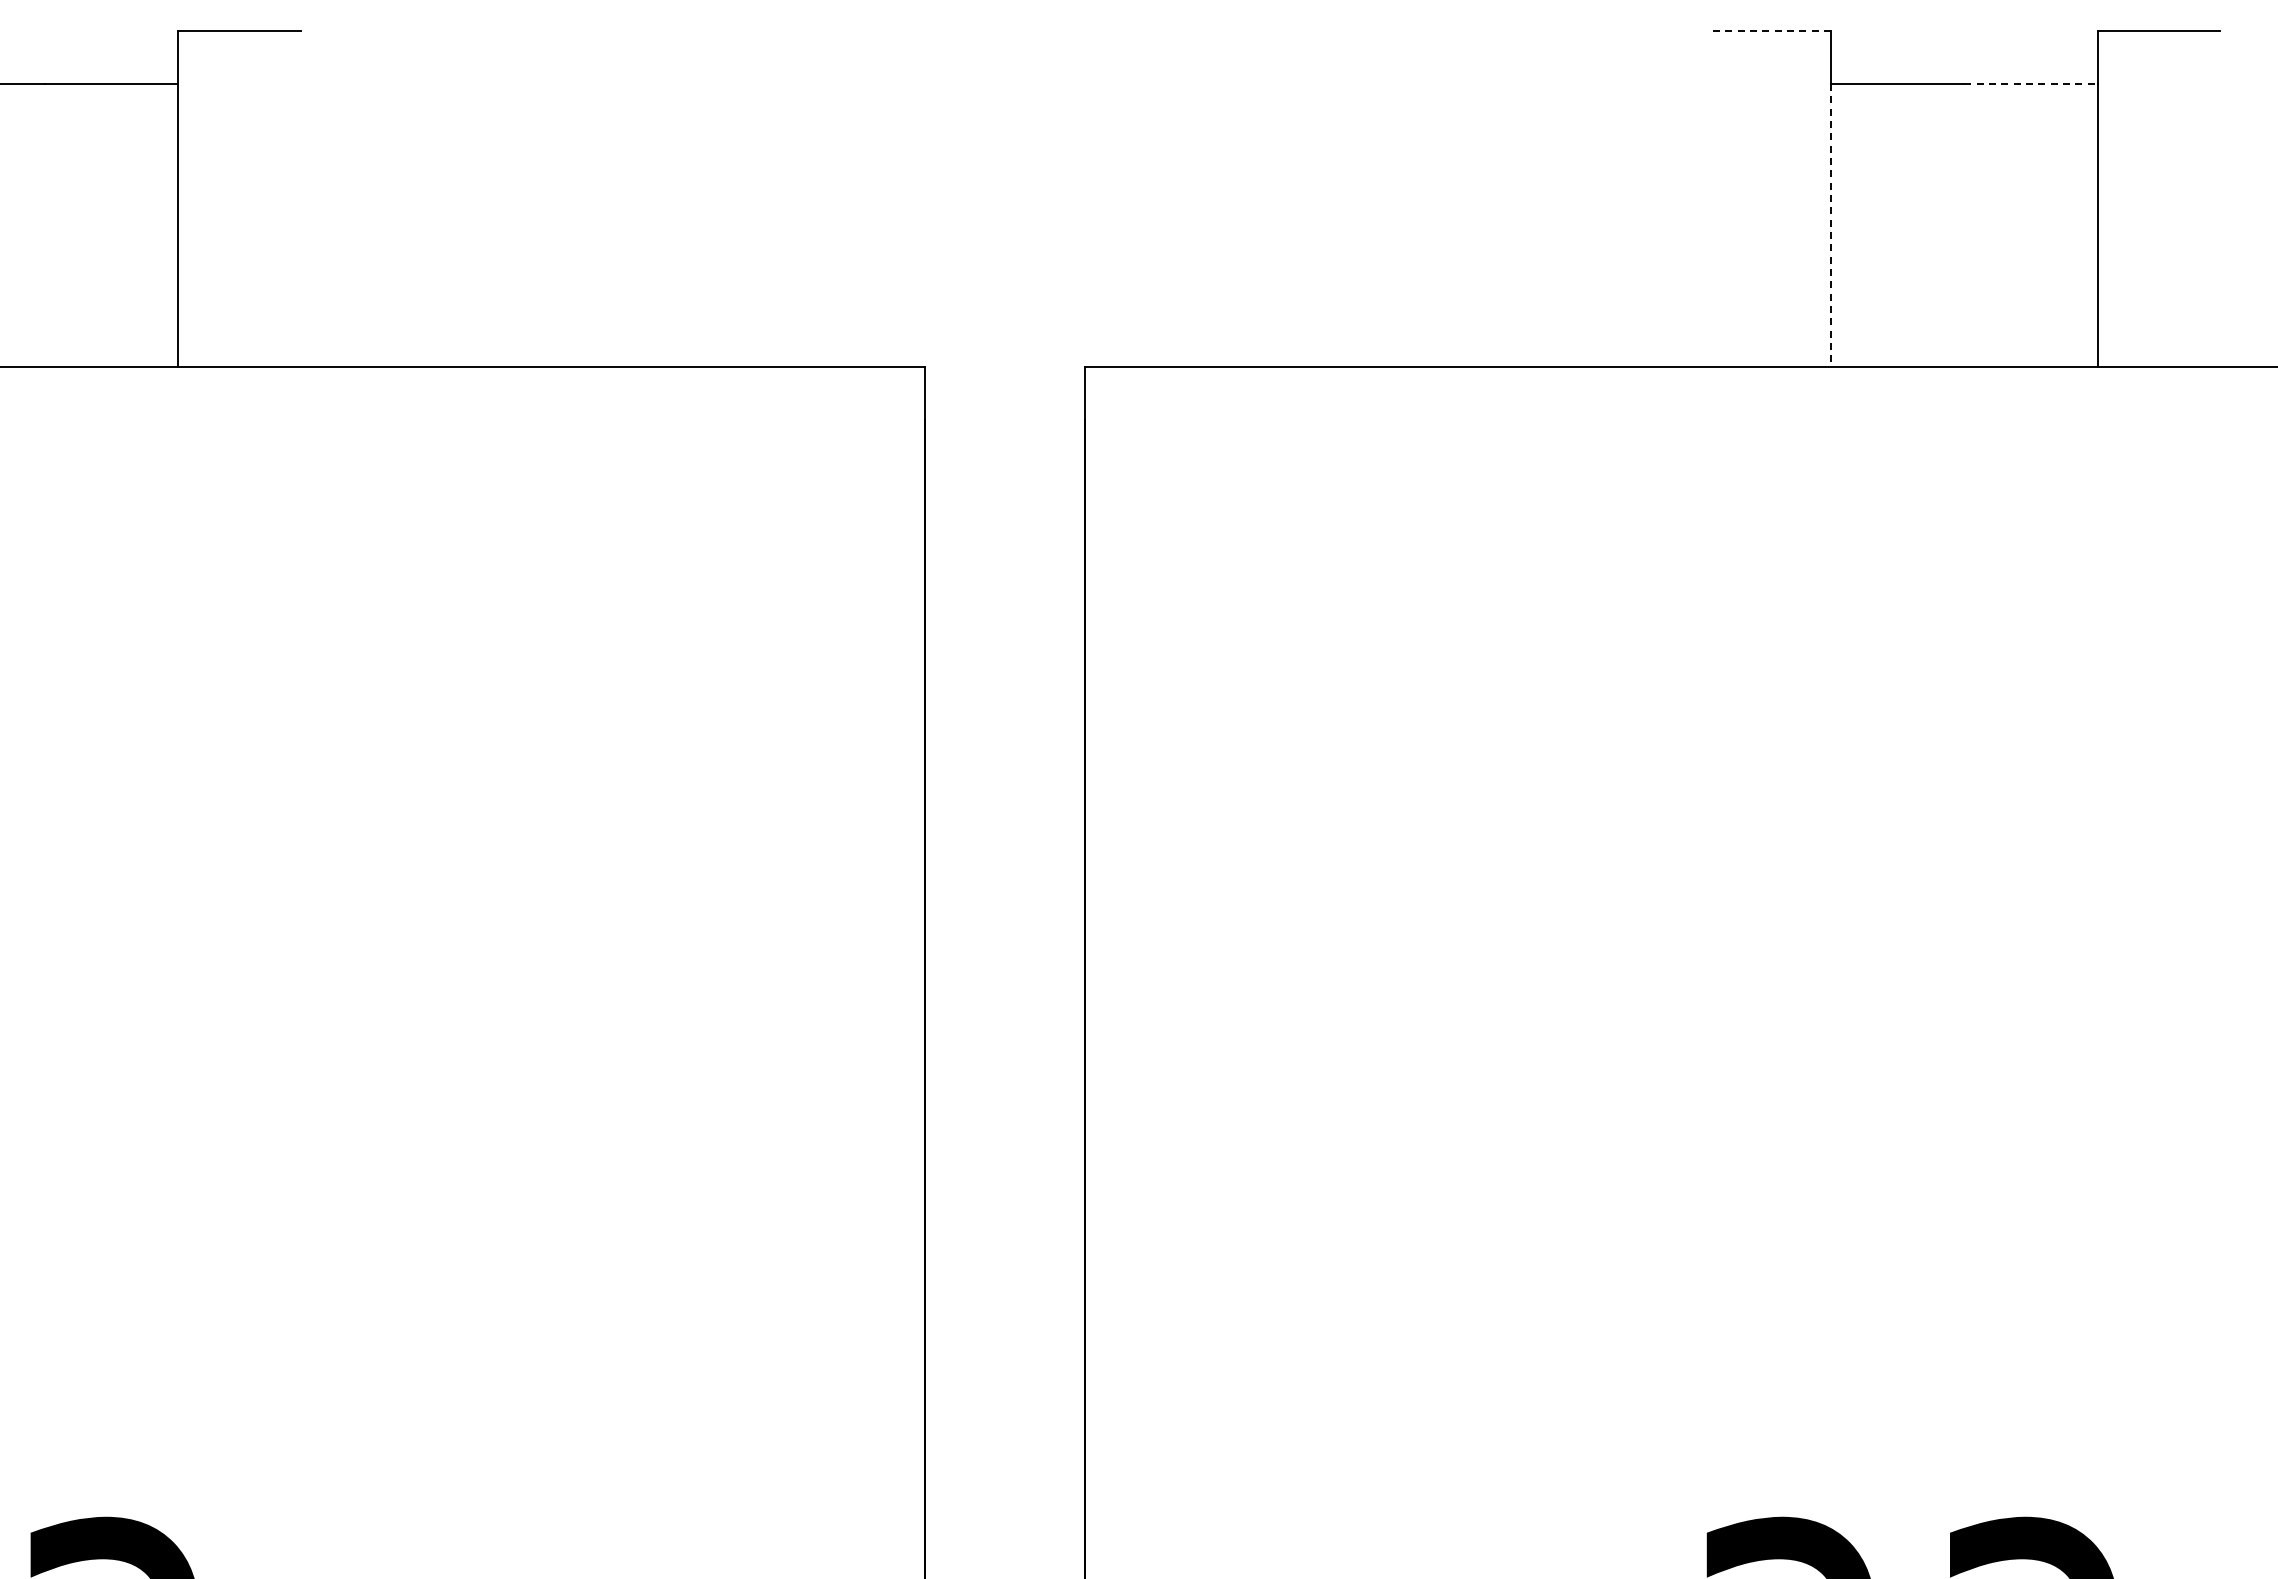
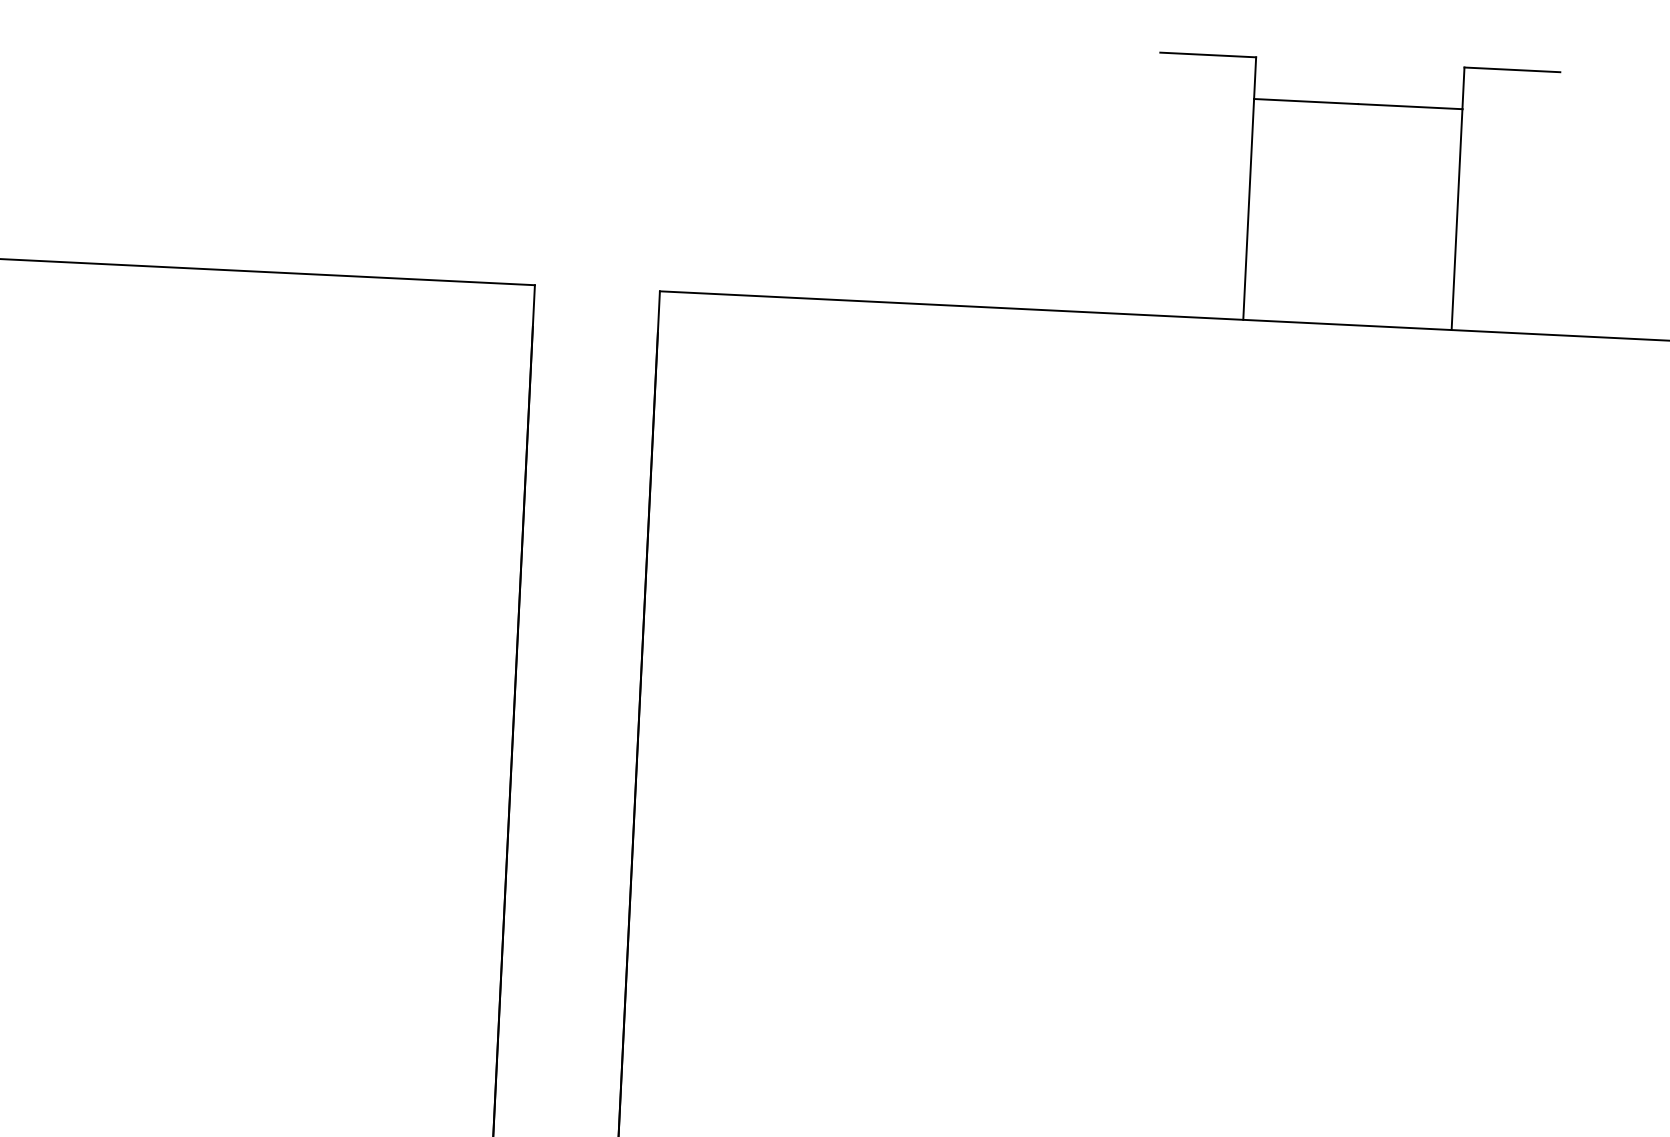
line: (1769, 30) -> (1208, 54), dashed -> solid
line: (2030, 84) -> (1409, 107), dashed -> solid
line: (1831, 225) -> (1249, 209), dashed -> solid

